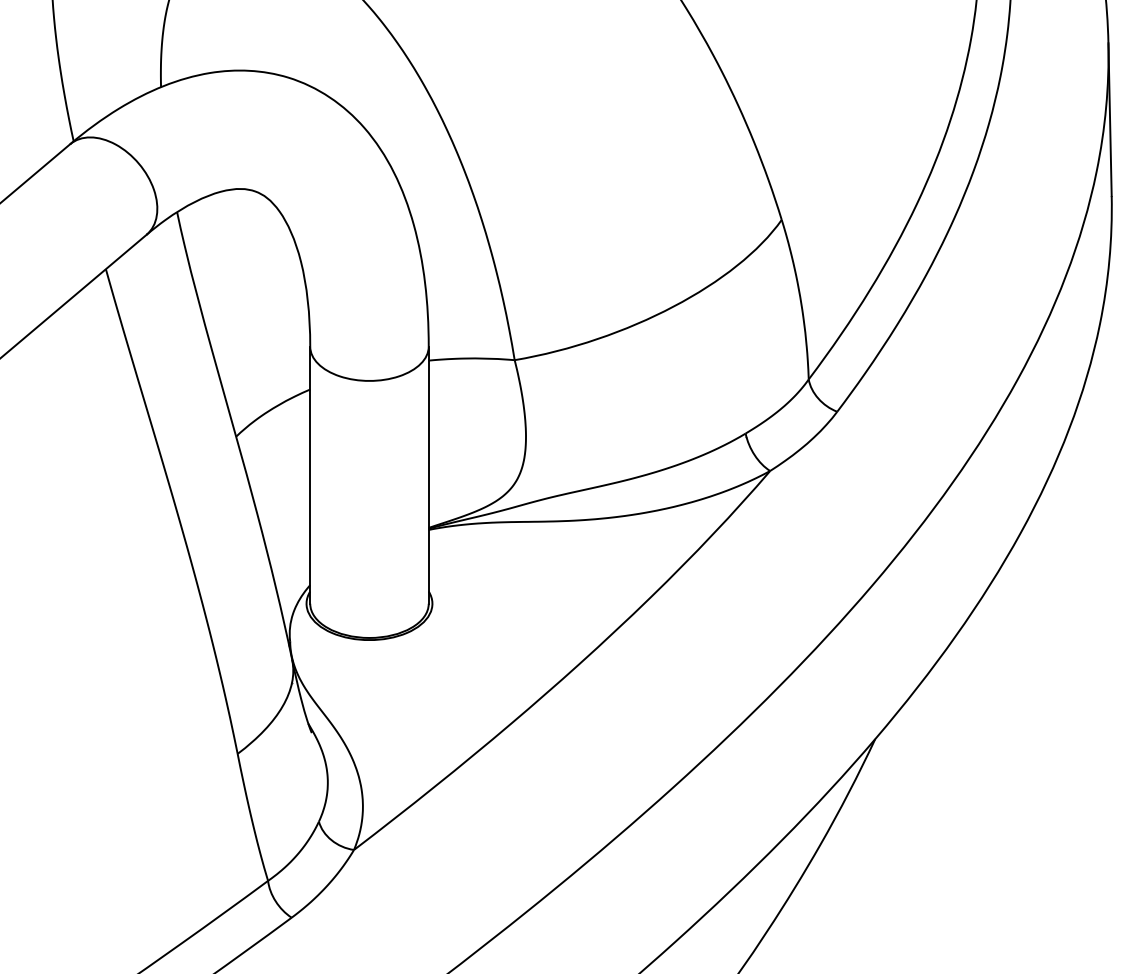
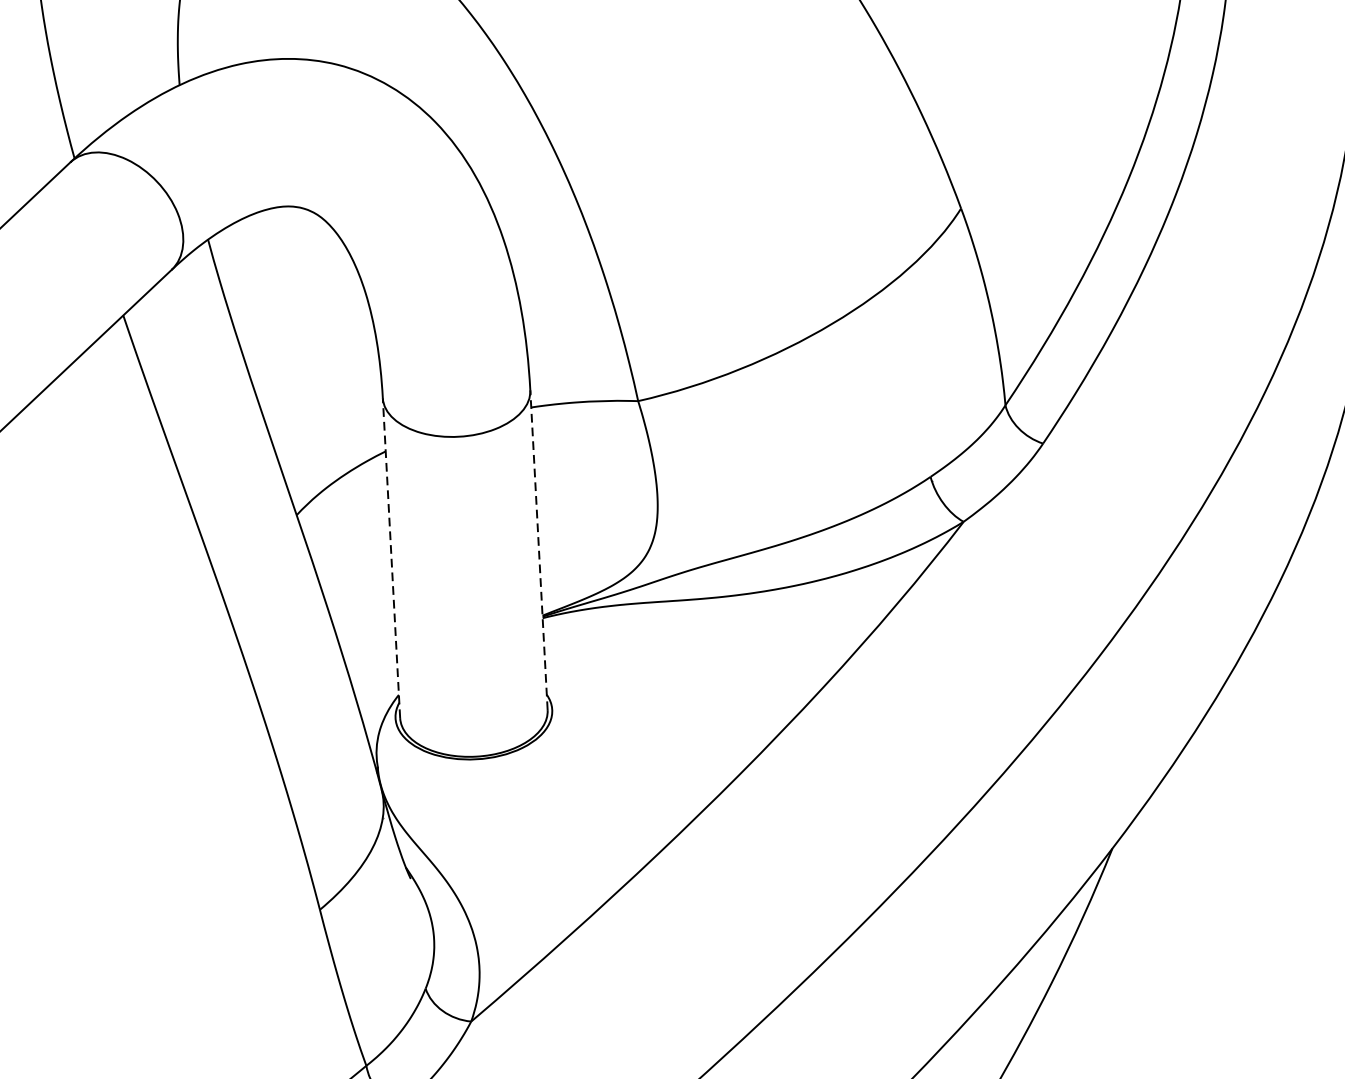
line: (310, 475) -> (391, 558), solid -> dashed
line: (428, 475) -> (538, 550), solid -> dashed

